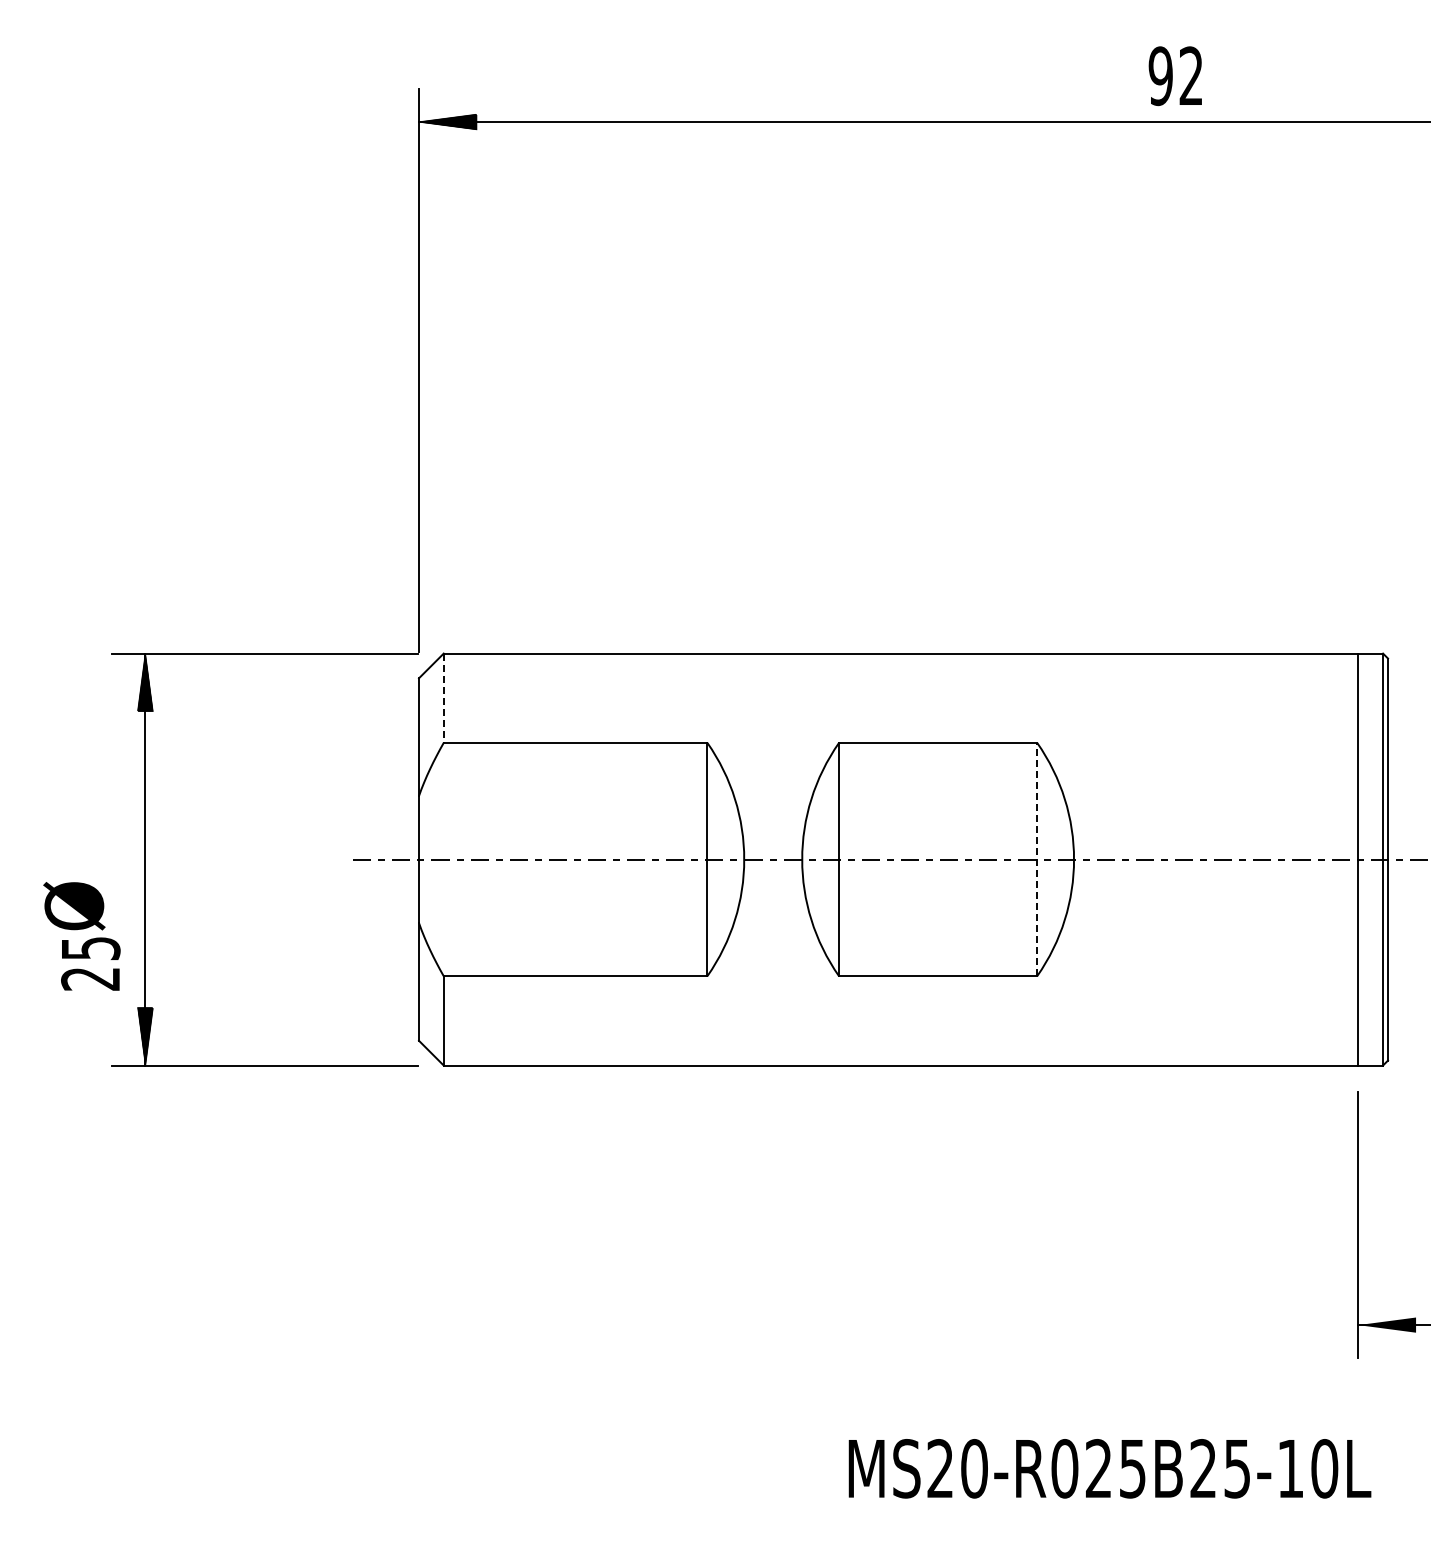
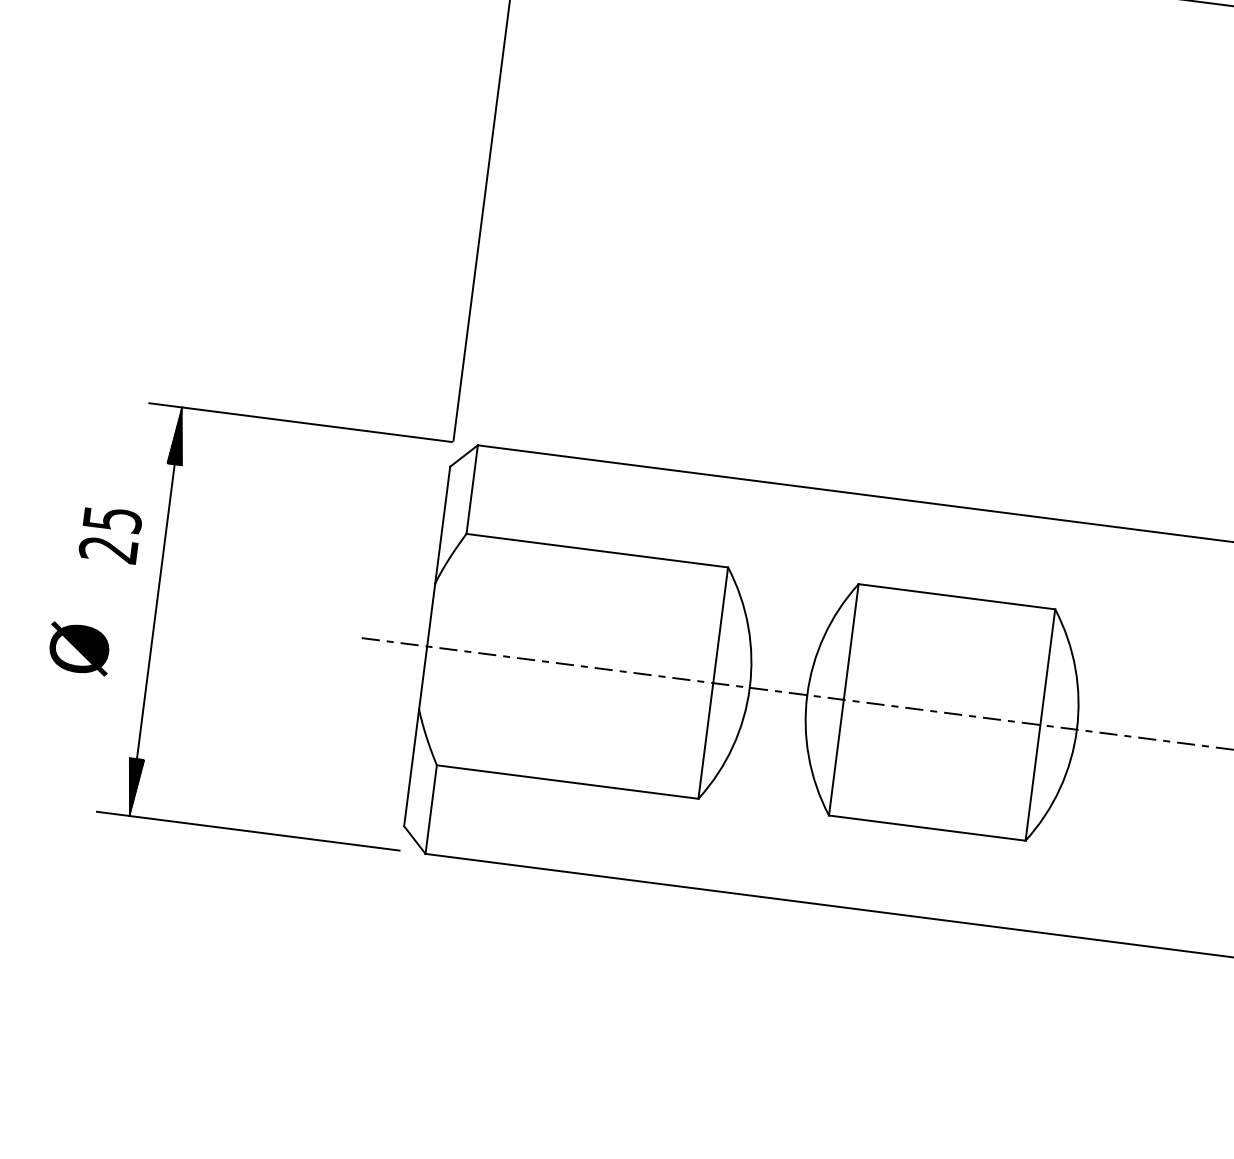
line: (443, 698) -> (471, 489), dashed -> solid
line: (1037, 859) -> (1040, 725), dashed -> solid
text: (90, 963) -> (110, 534), moved

